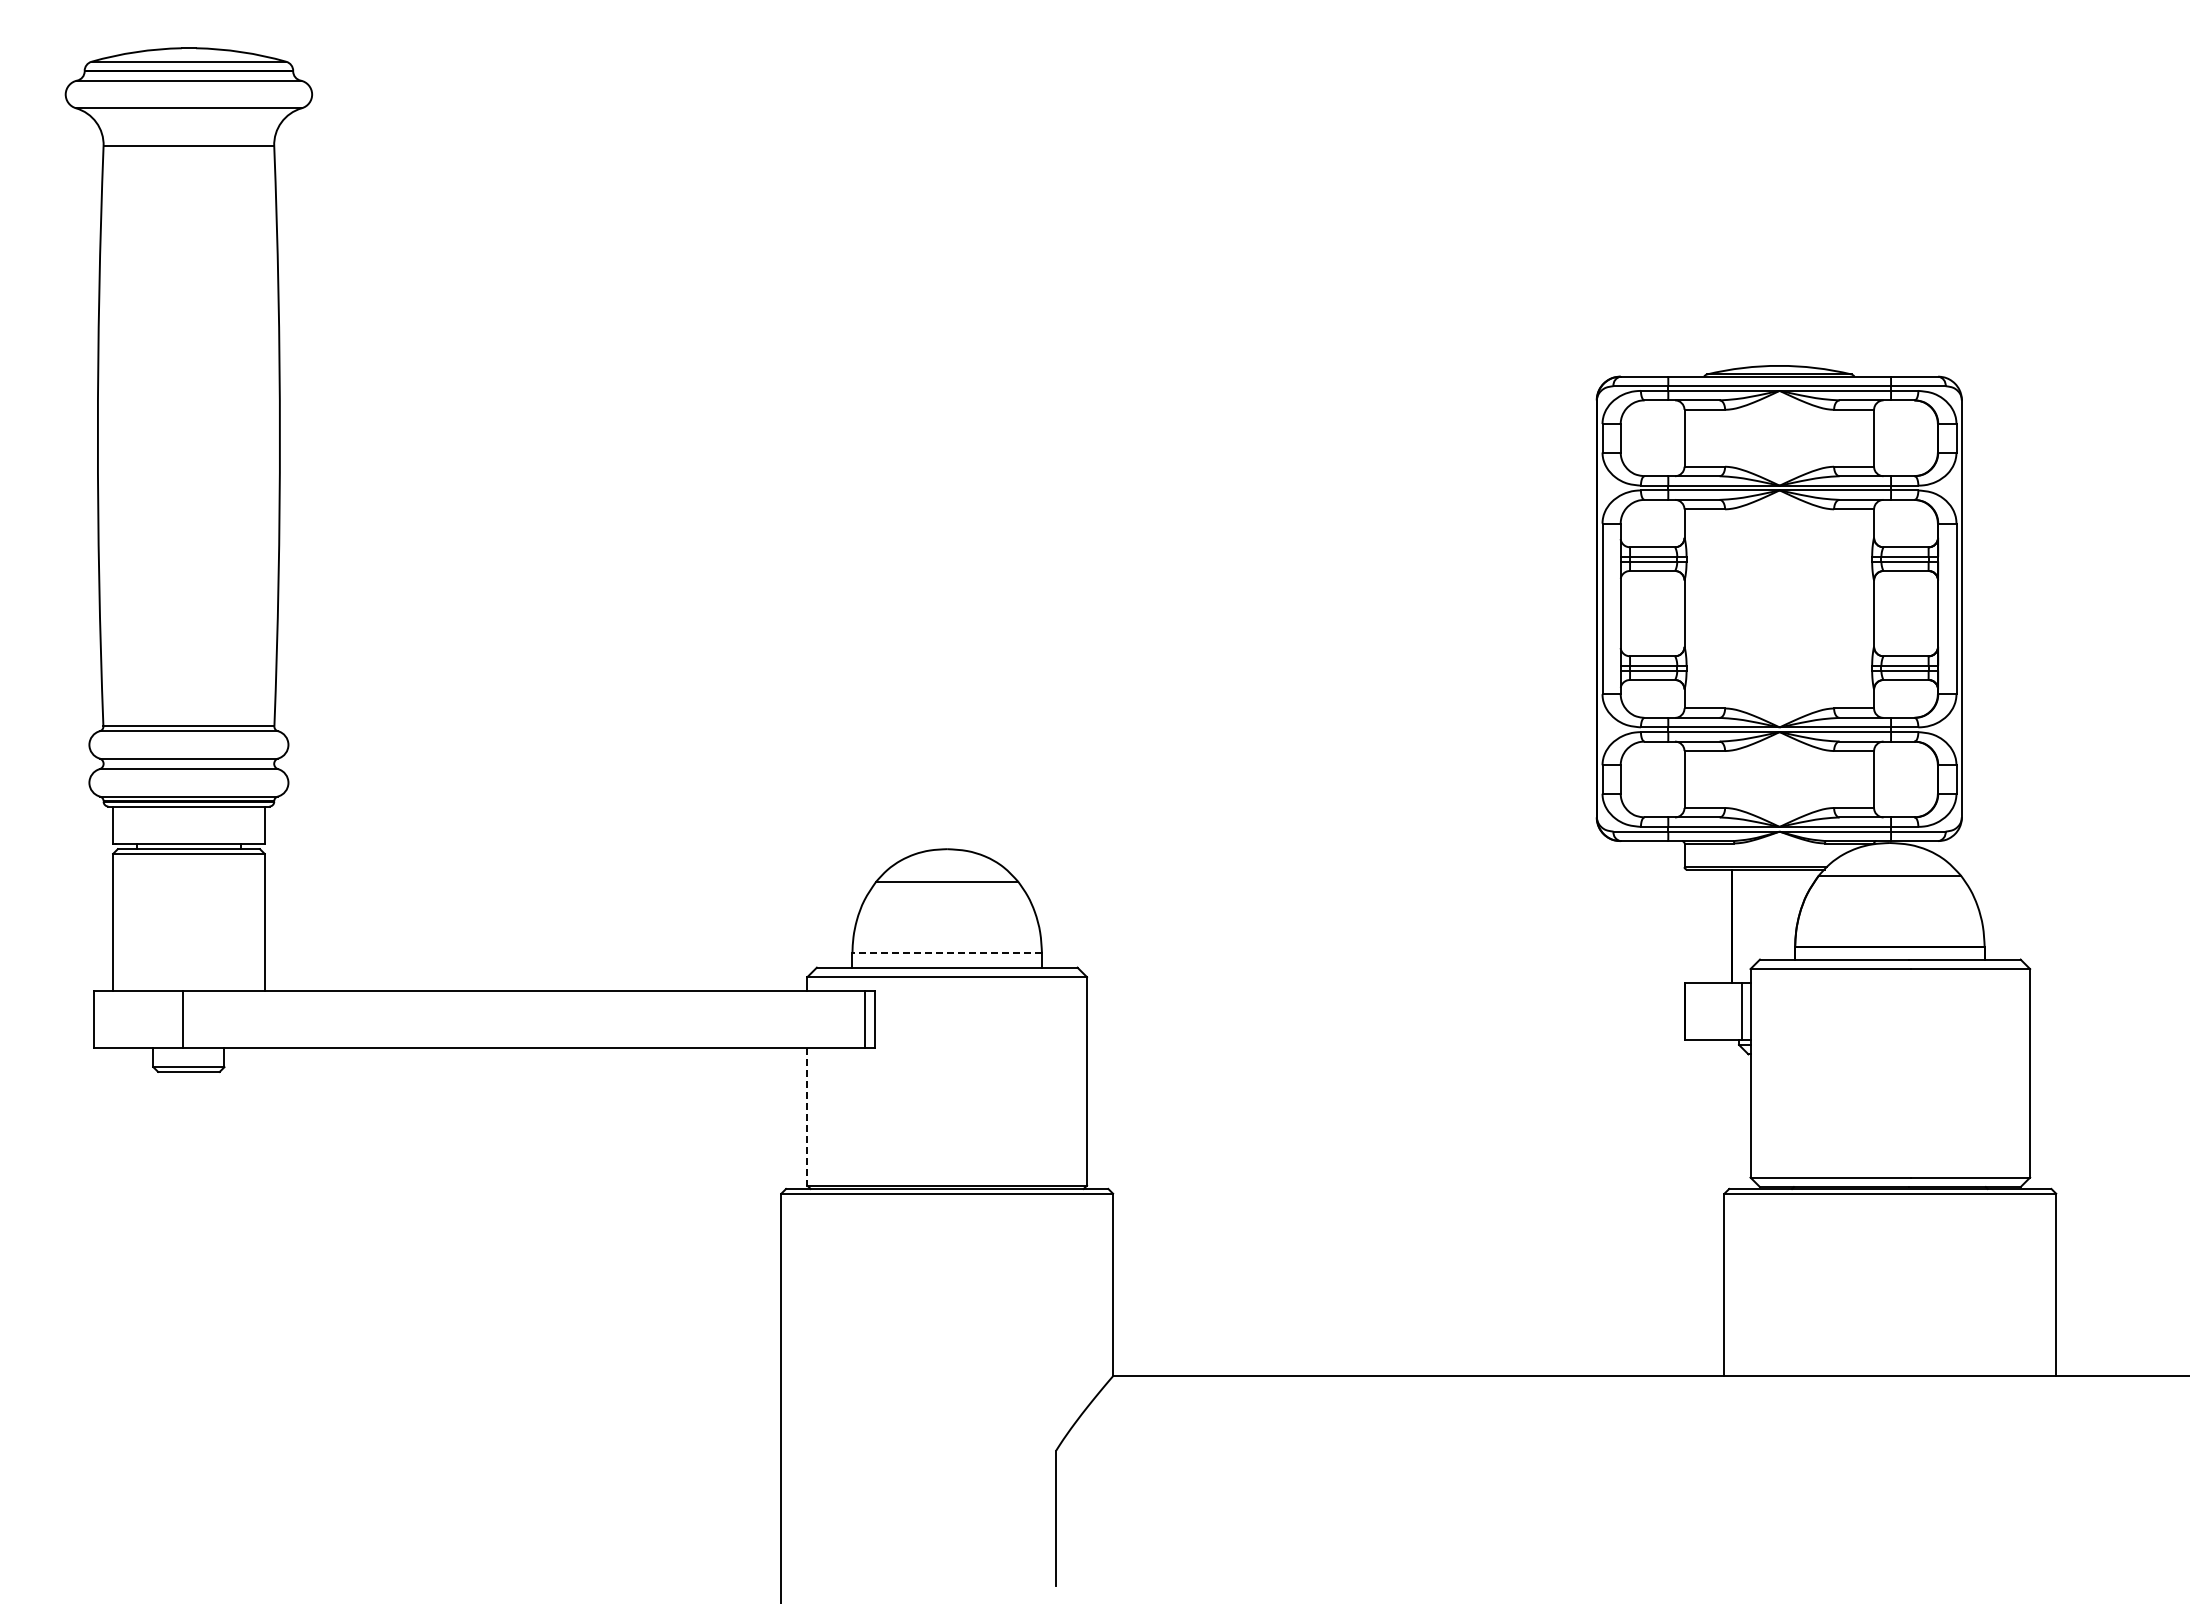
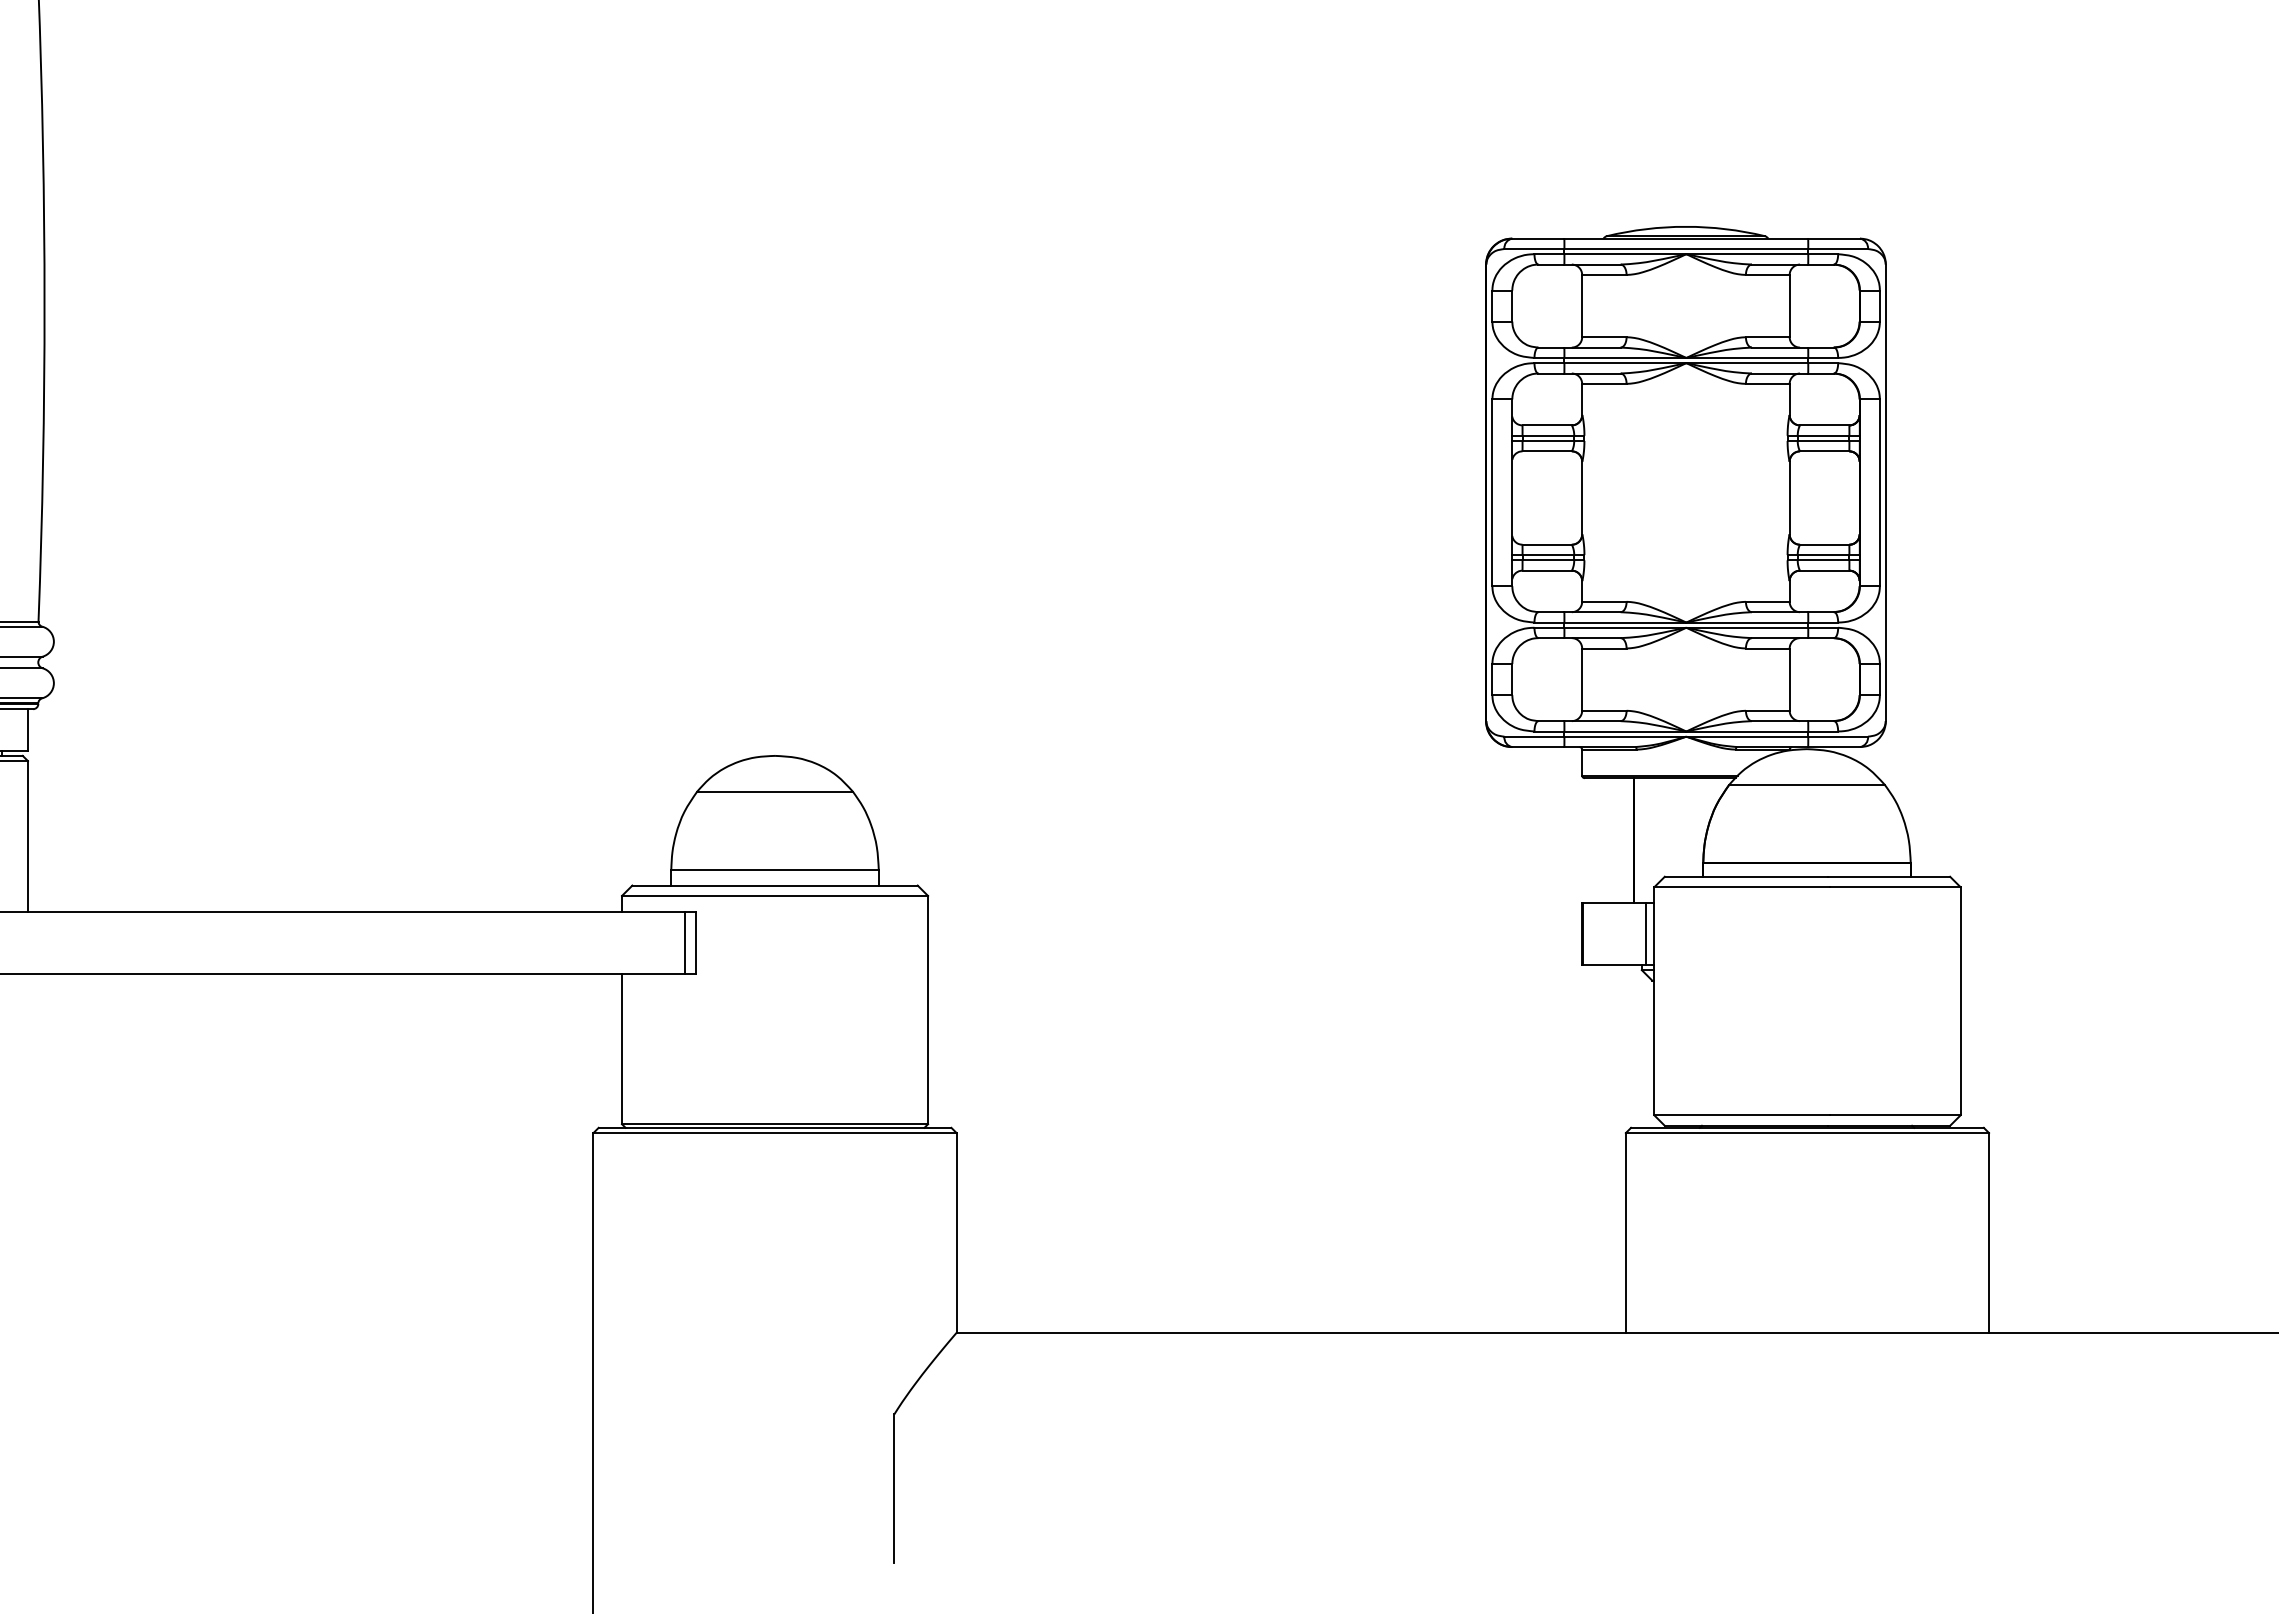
line: (947, 953) -> (775, 870), dashed -> solid
line: (807, 1116) -> (622, 1048), dashed -> solid

